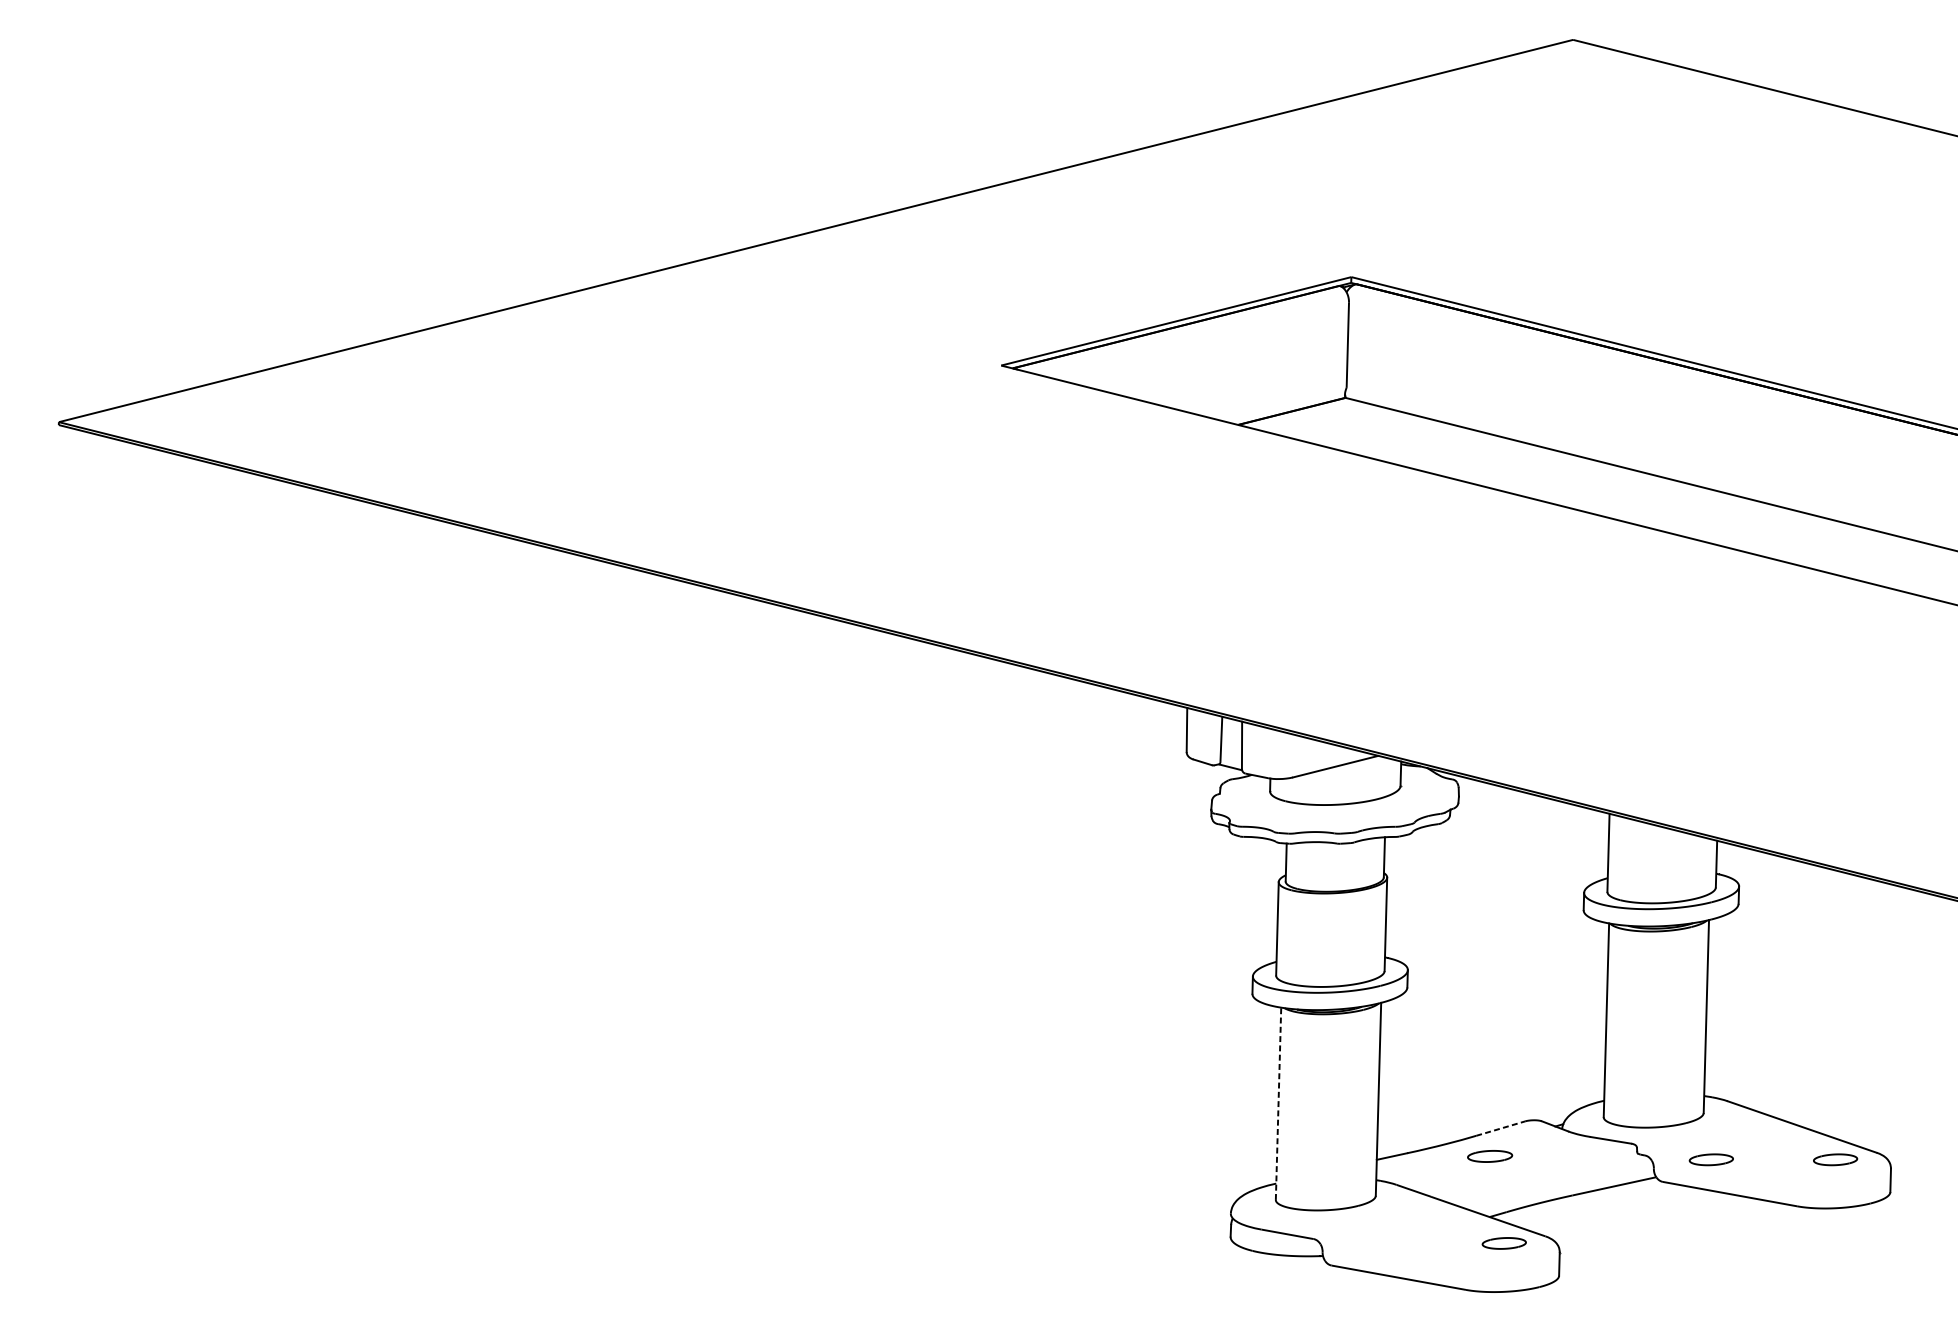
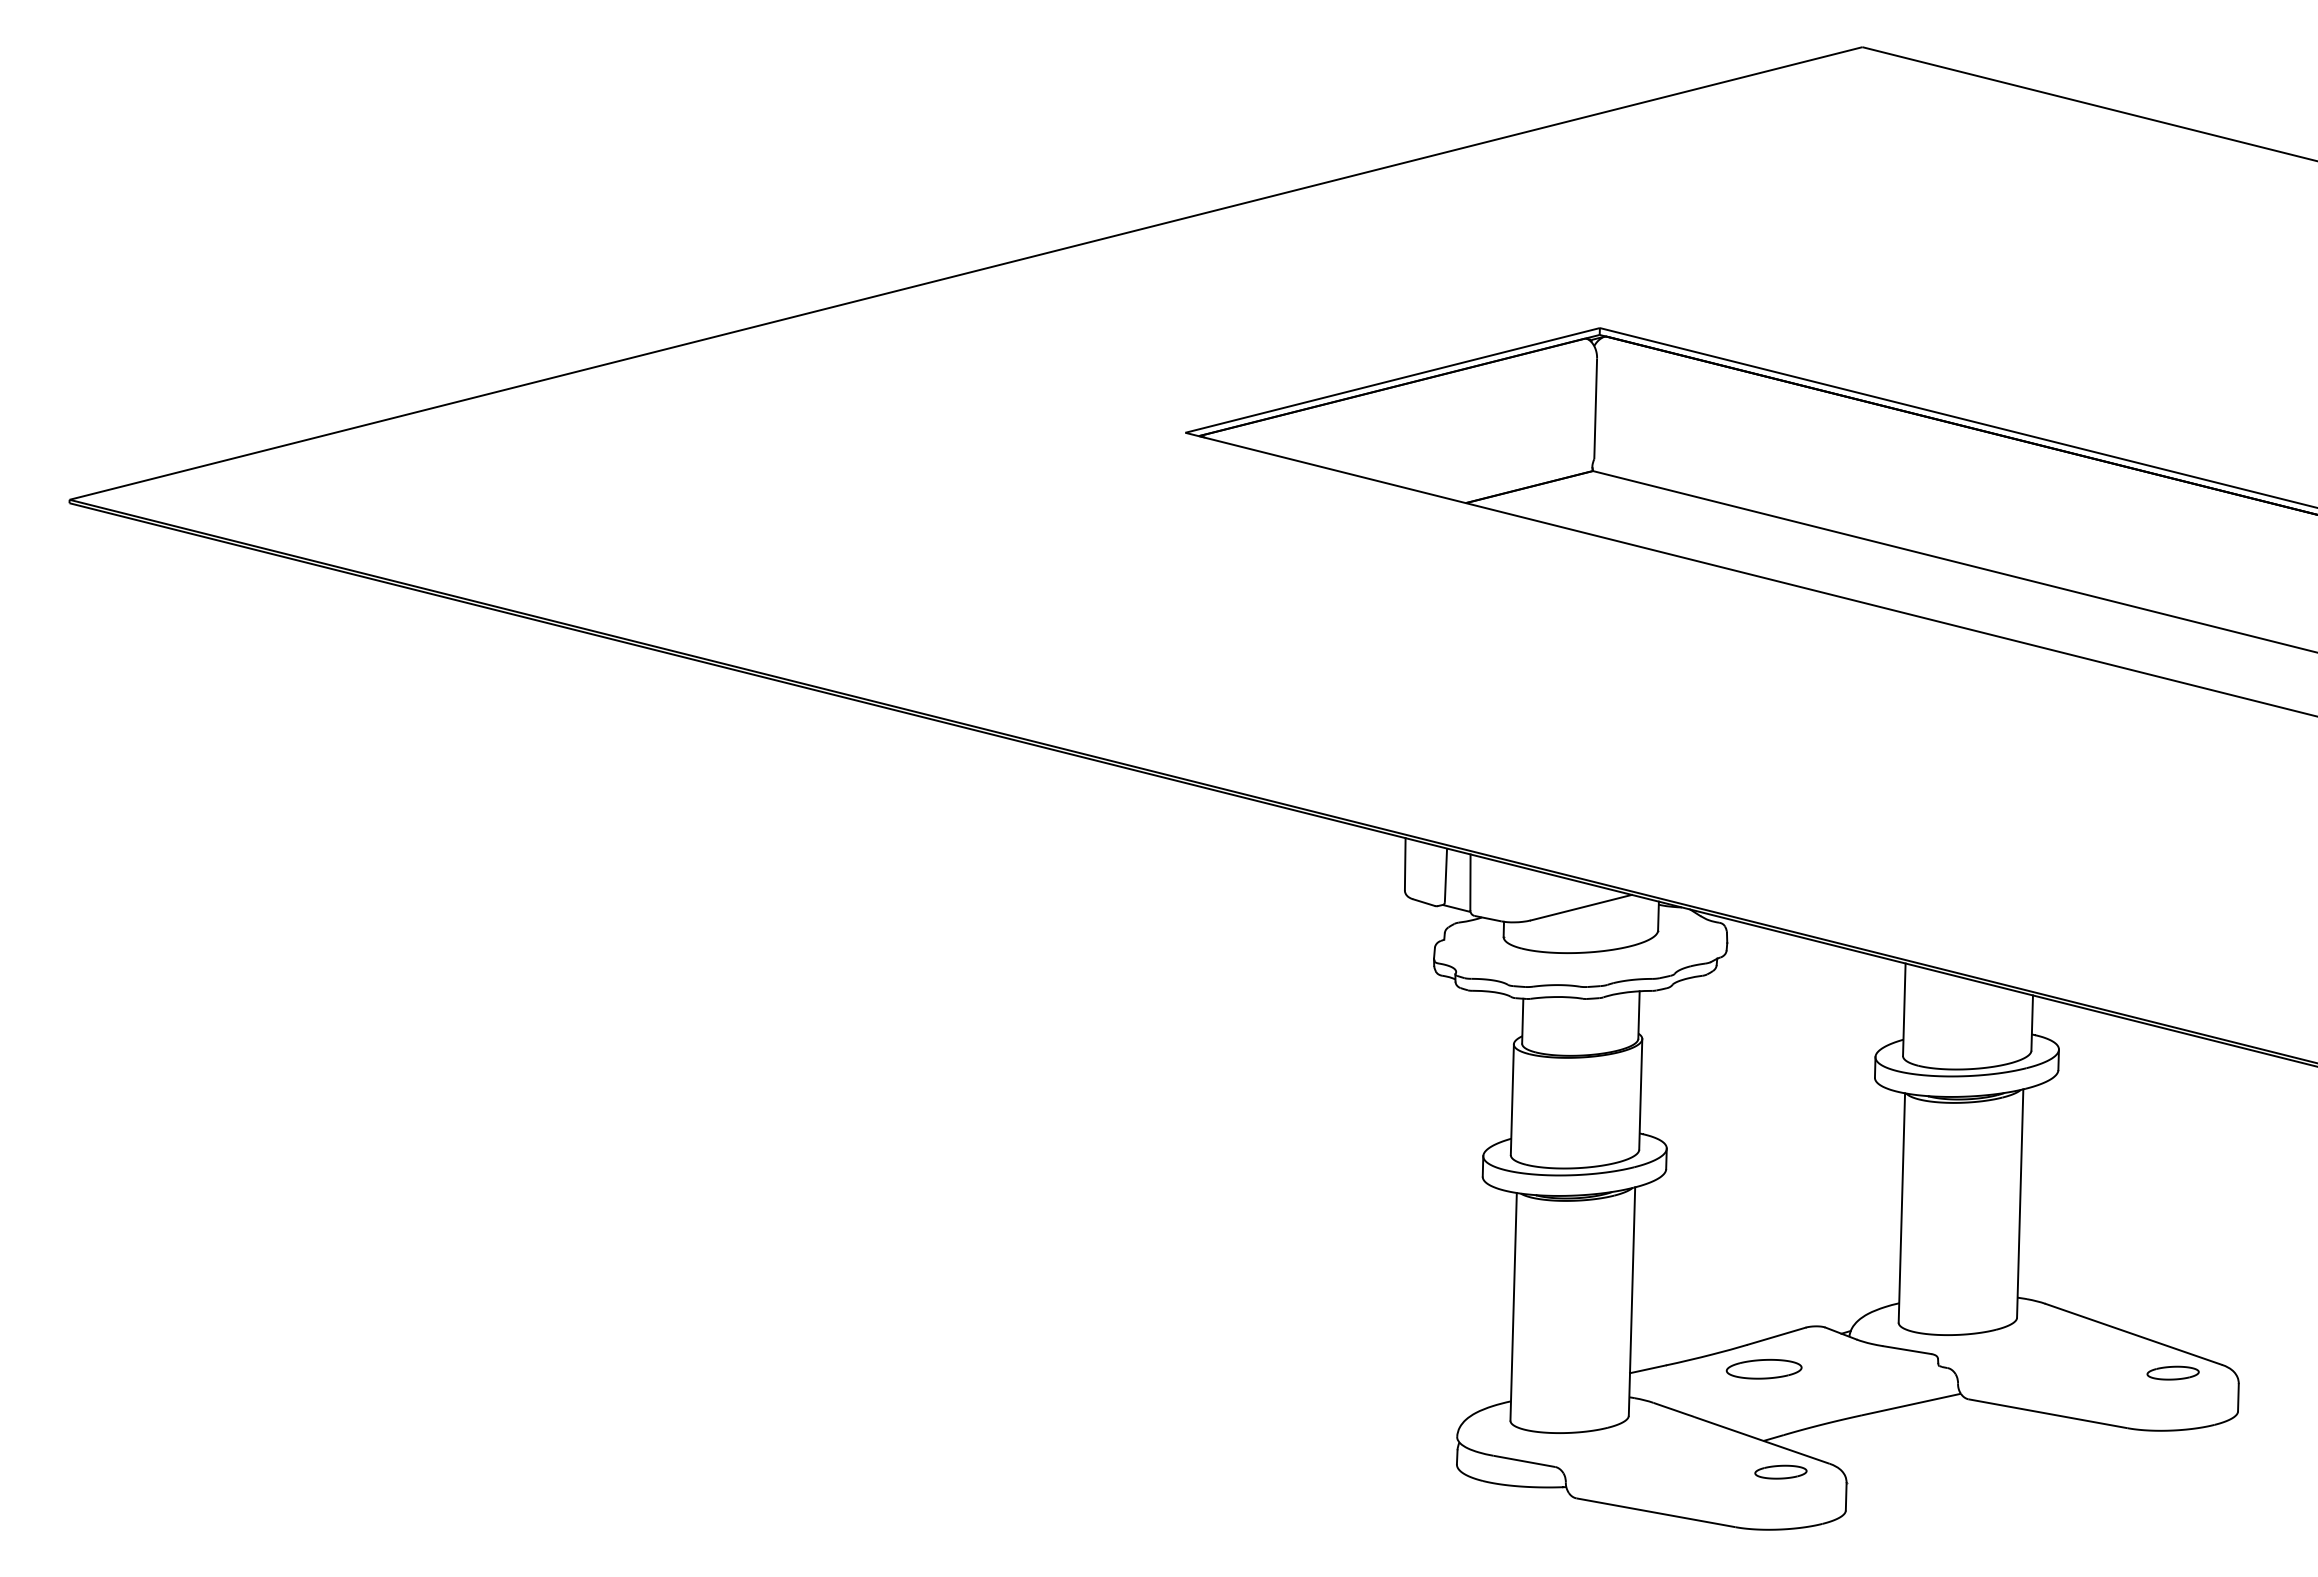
line: (1278, 1103) -> (1513, 1306), dashed -> solid
line: (1501, 1128) -> (1777, 1336), dashed -> solid
part: (1489, 1155) -> (1763, 1368), size x1.43
part: (1710, 1159) -> (2025, 1372), removed

